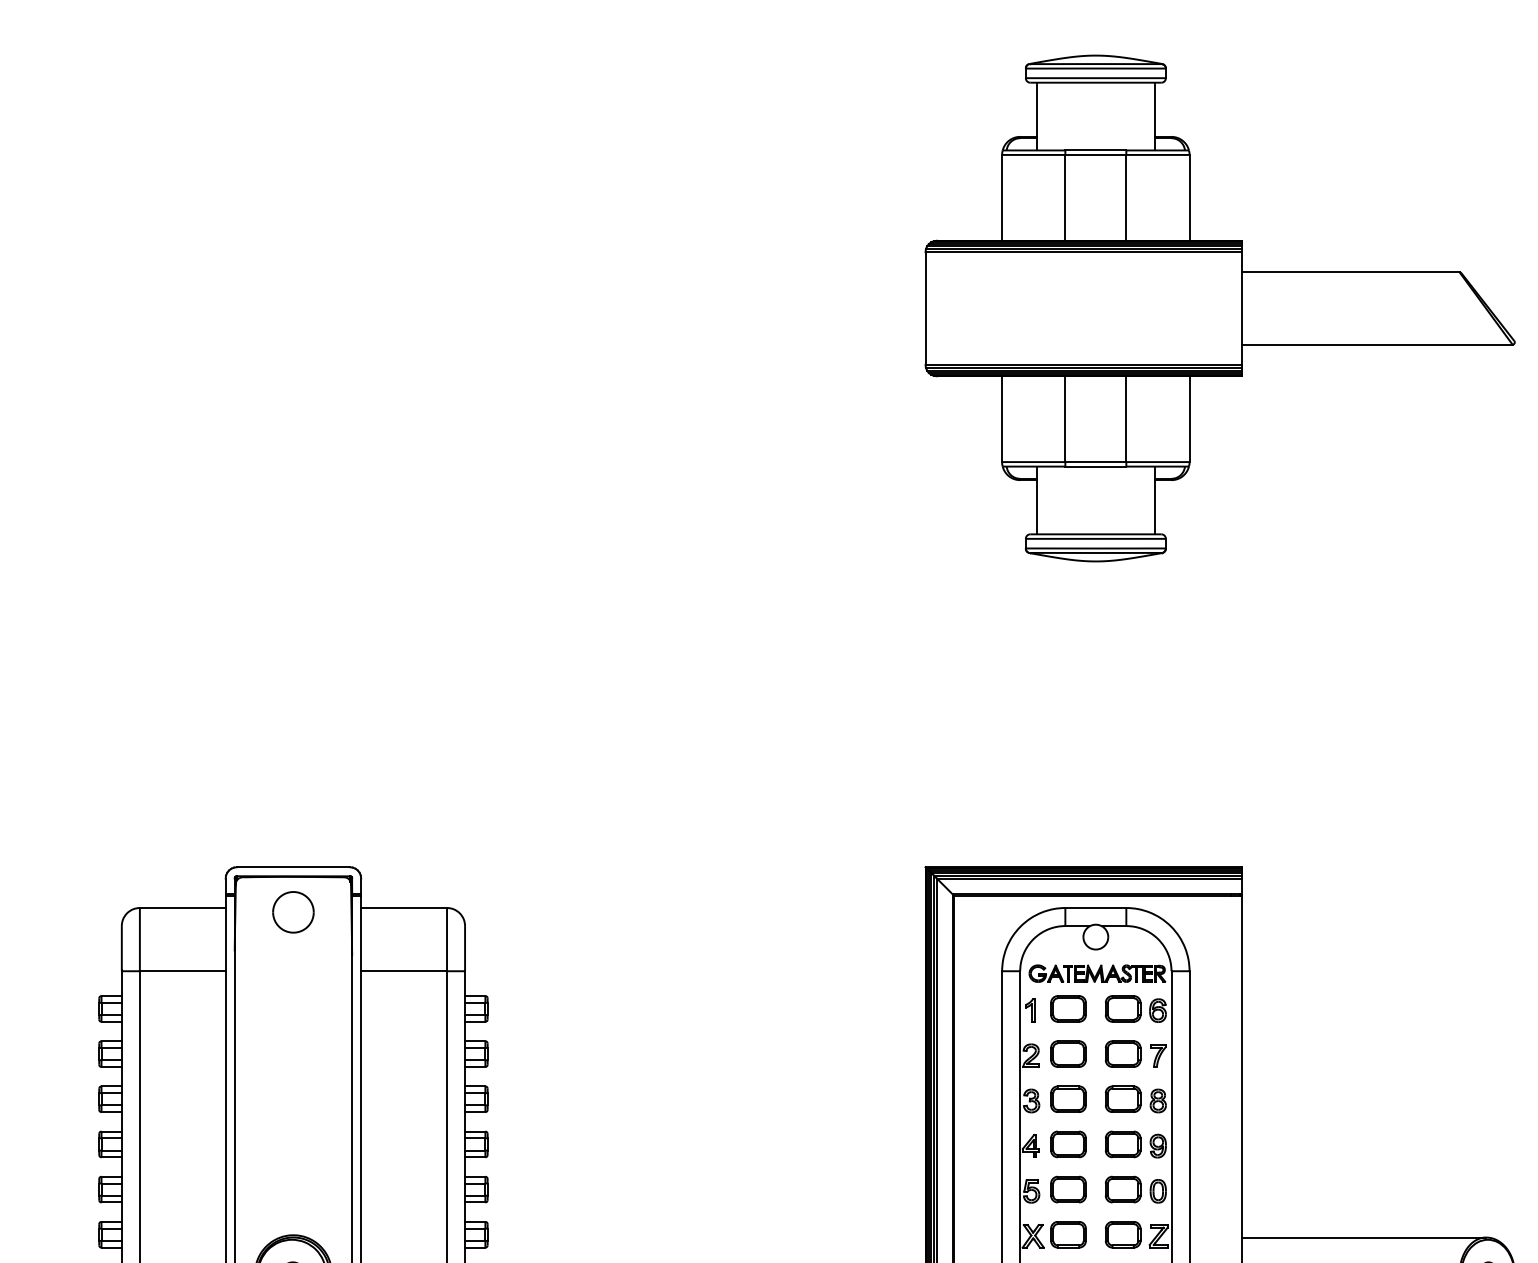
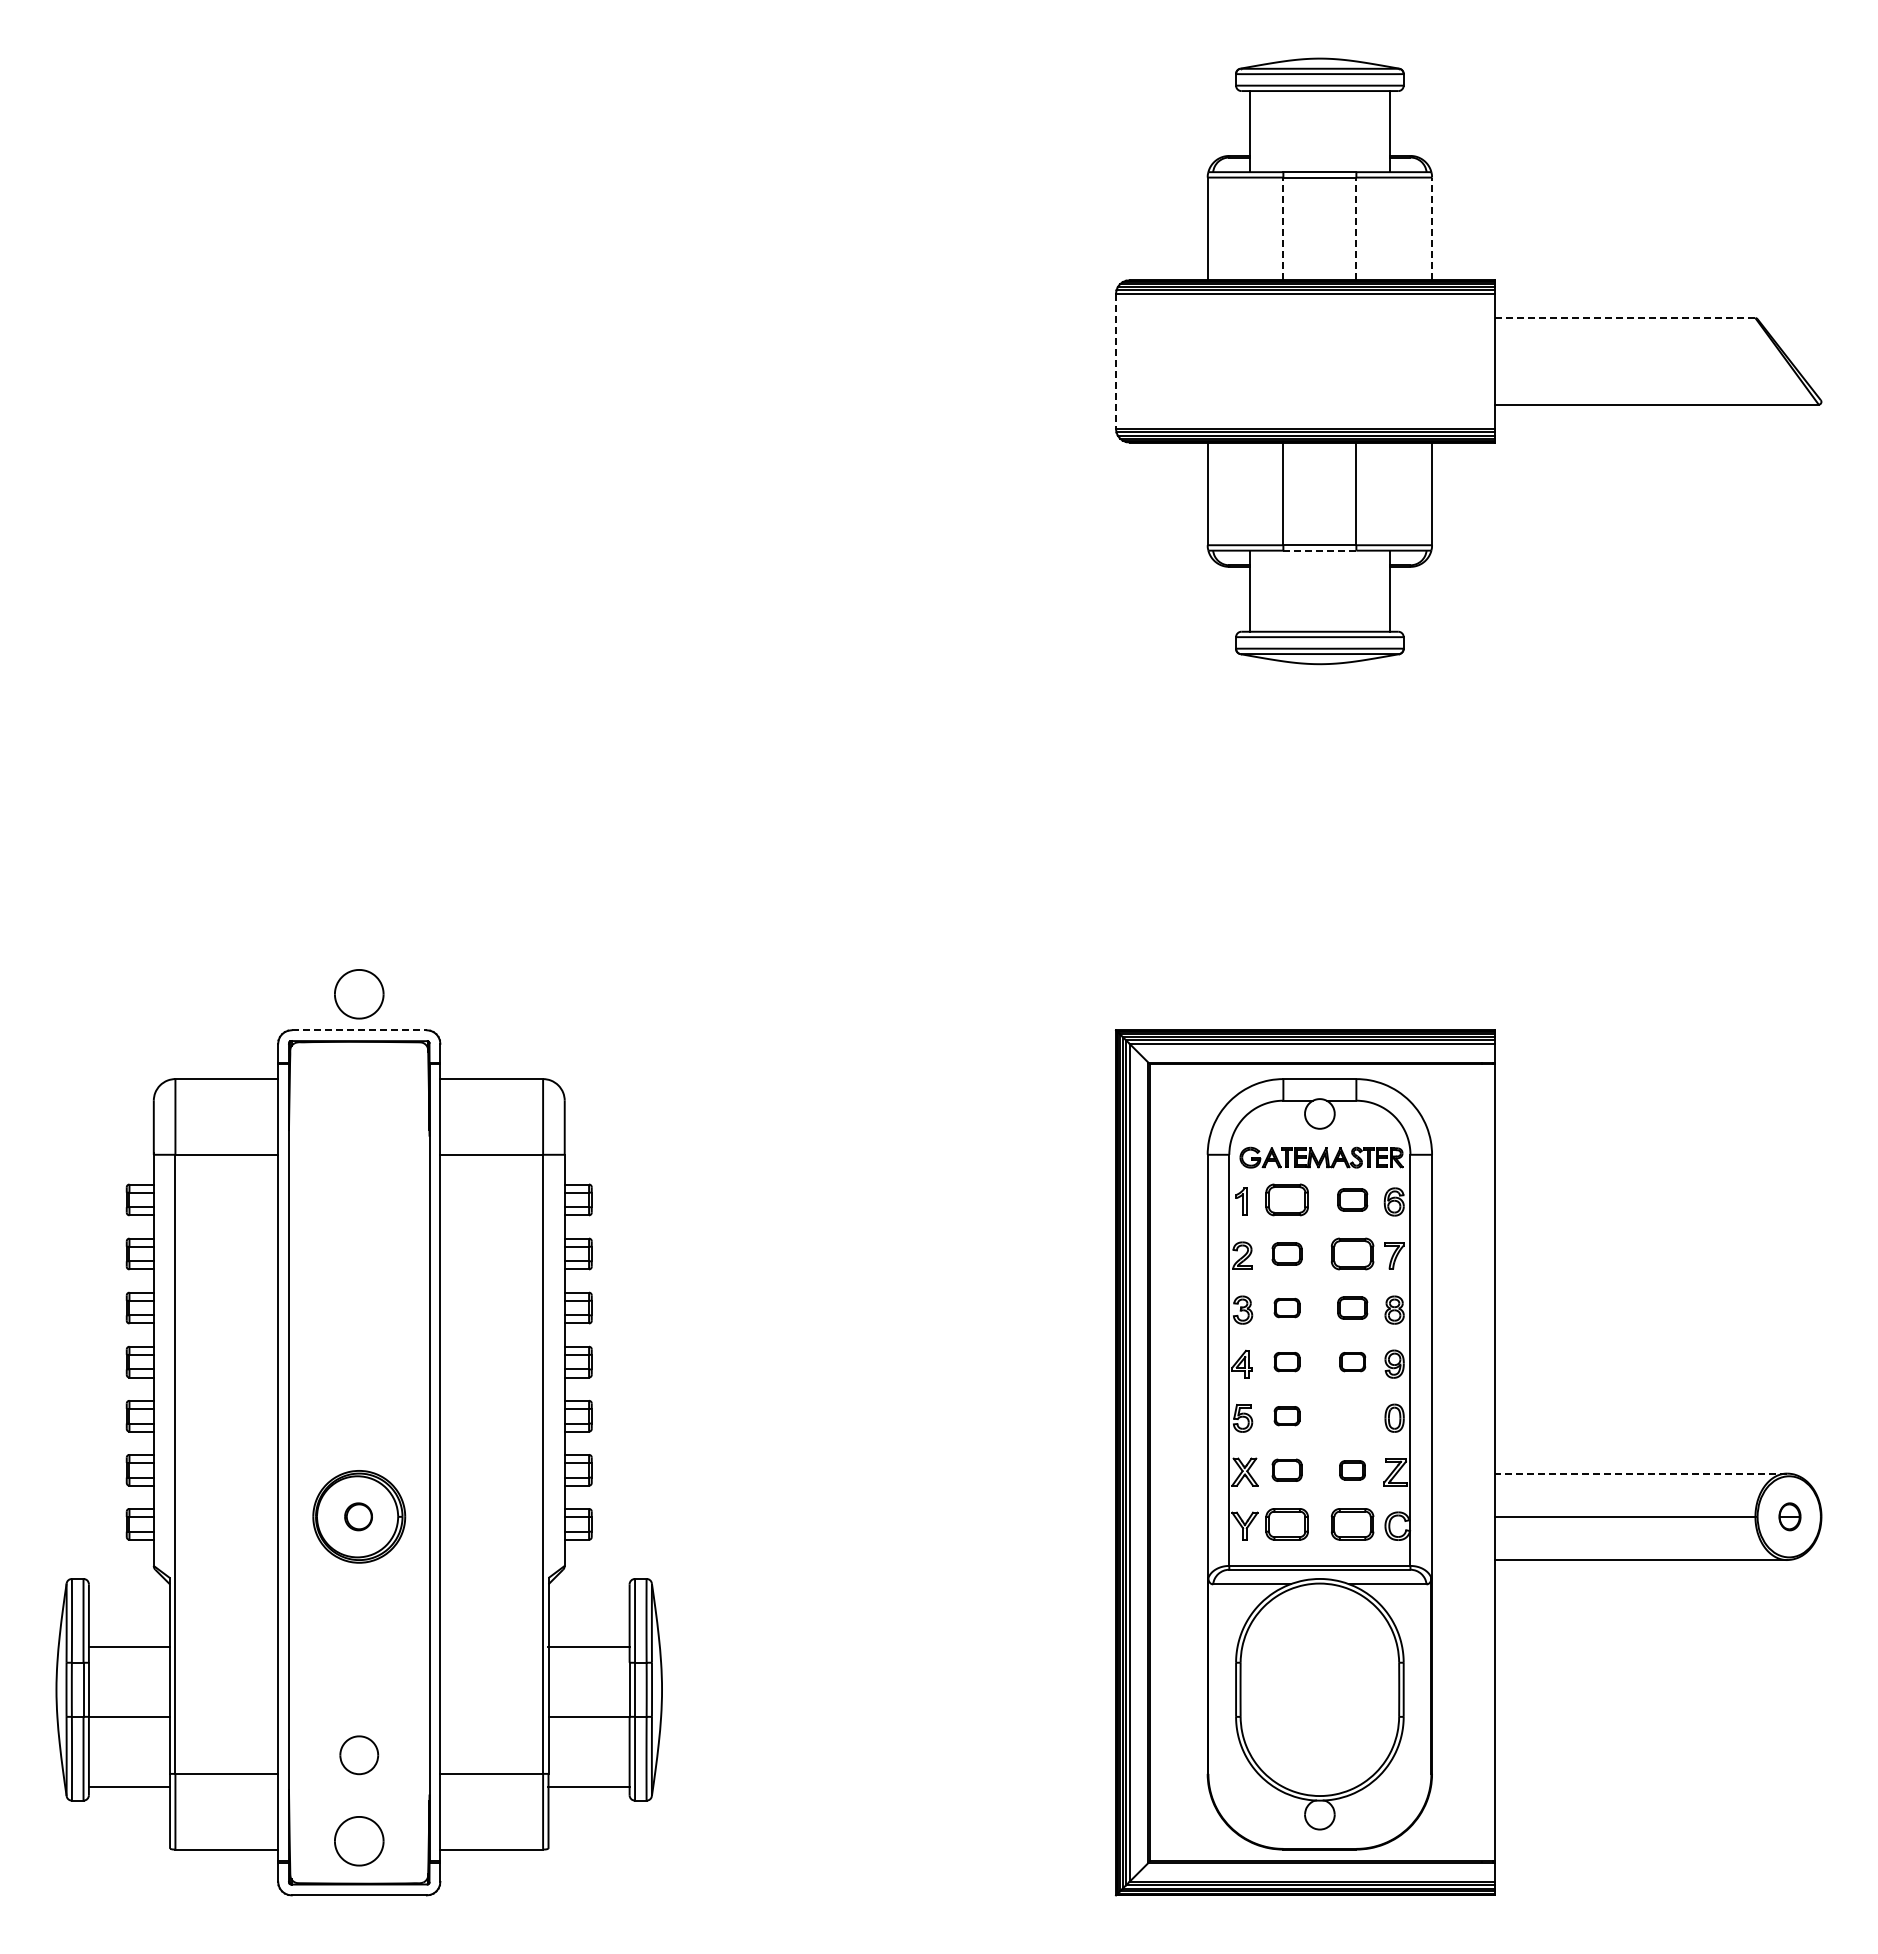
line: (1065, 197) -> (1283, 228), solid -> dashed
line: (1126, 197) -> (1356, 228), solid -> dashed
line: (1189, 197) -> (1432, 228), solid -> dashed
line: (1351, 272) -> (1625, 318), solid -> dashed
line: (925, 308) -> (1116, 361), solid -> dashed
line: (1095, 466) -> (1319, 550), solid -> dashed
line: (293, 867) -> (359, 1030), solid -> dashed
part: (293, 912) -> (359, 994), moved
part: (1123, 1008) -> (1352, 1199), size x0.7
part: (1067, 1053) -> (1286, 1253), size x0.7
part: (1067, 1098) -> (1286, 1307), size x0.6
part: (1123, 1098) -> (1352, 1307), size x0.7
part: (1067, 1143) -> (1286, 1361), size x0.6
part: (1123, 1143) -> (1352, 1361), size x0.6
part: (1067, 1189) -> (1286, 1415), size x0.6
part: (1123, 1189) -> (1352, 1416), removed
part: (1067, 1234) -> (1286, 1470), size x0.7
part: (1123, 1234) -> (1352, 1470), size x0.6
line: (1363, 1237) -> (1640, 1473), solid -> dashed

